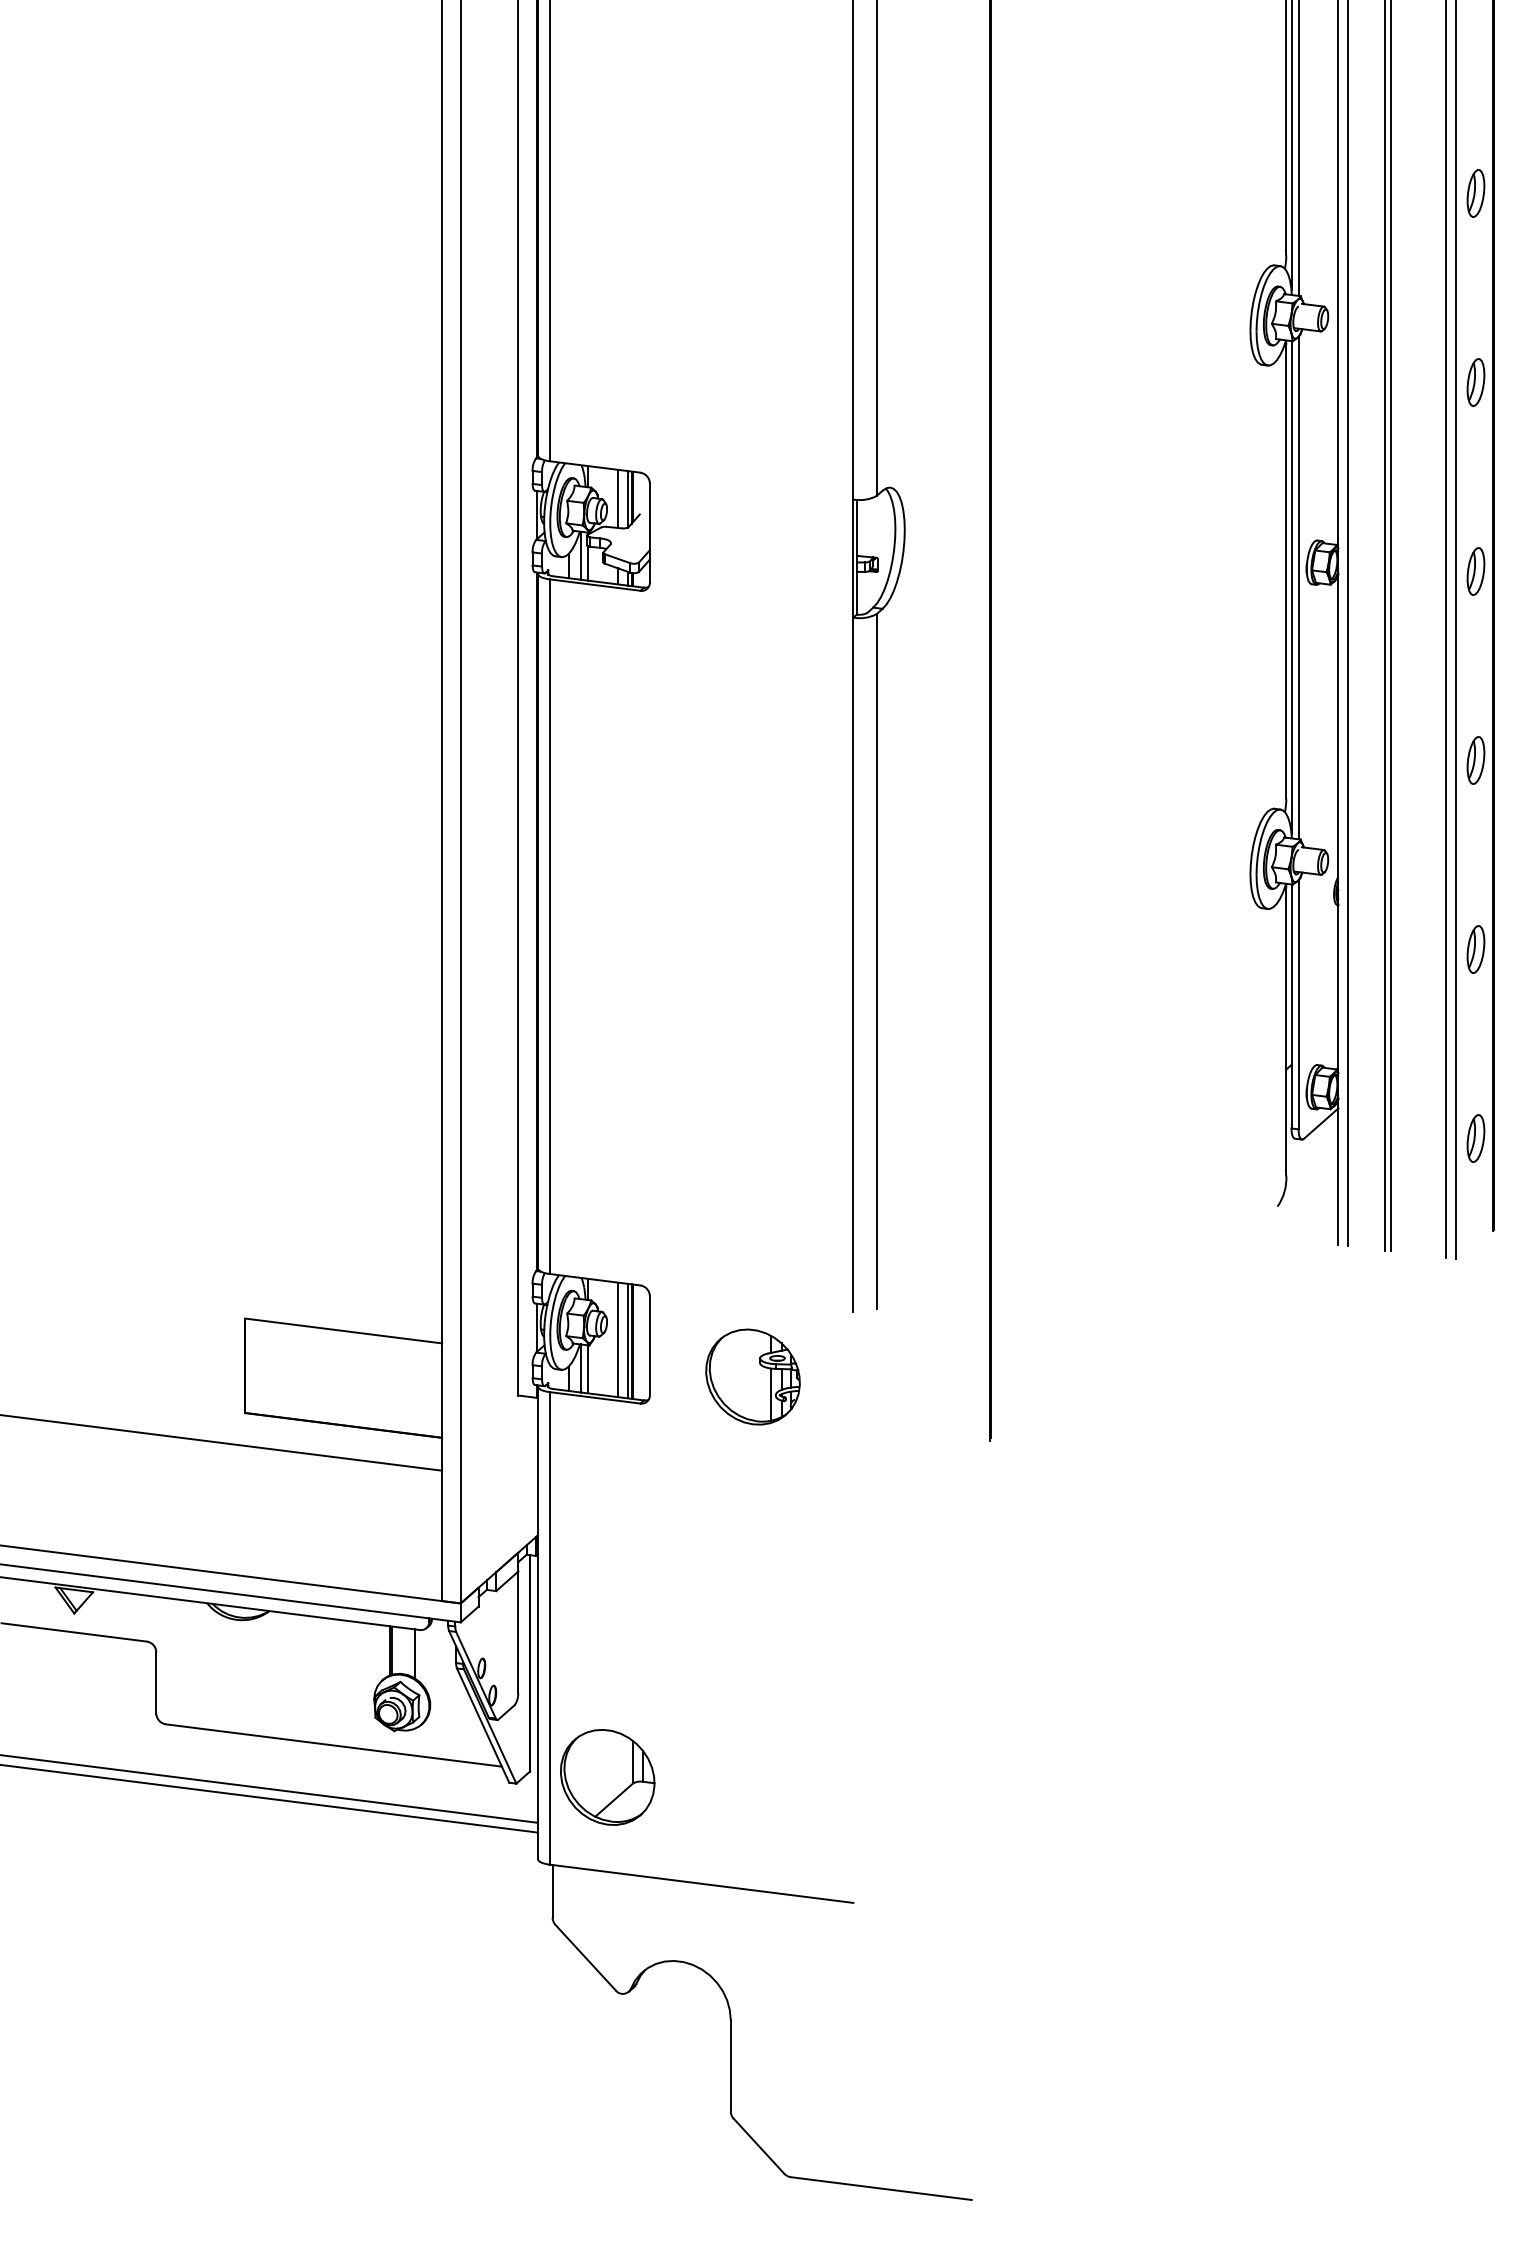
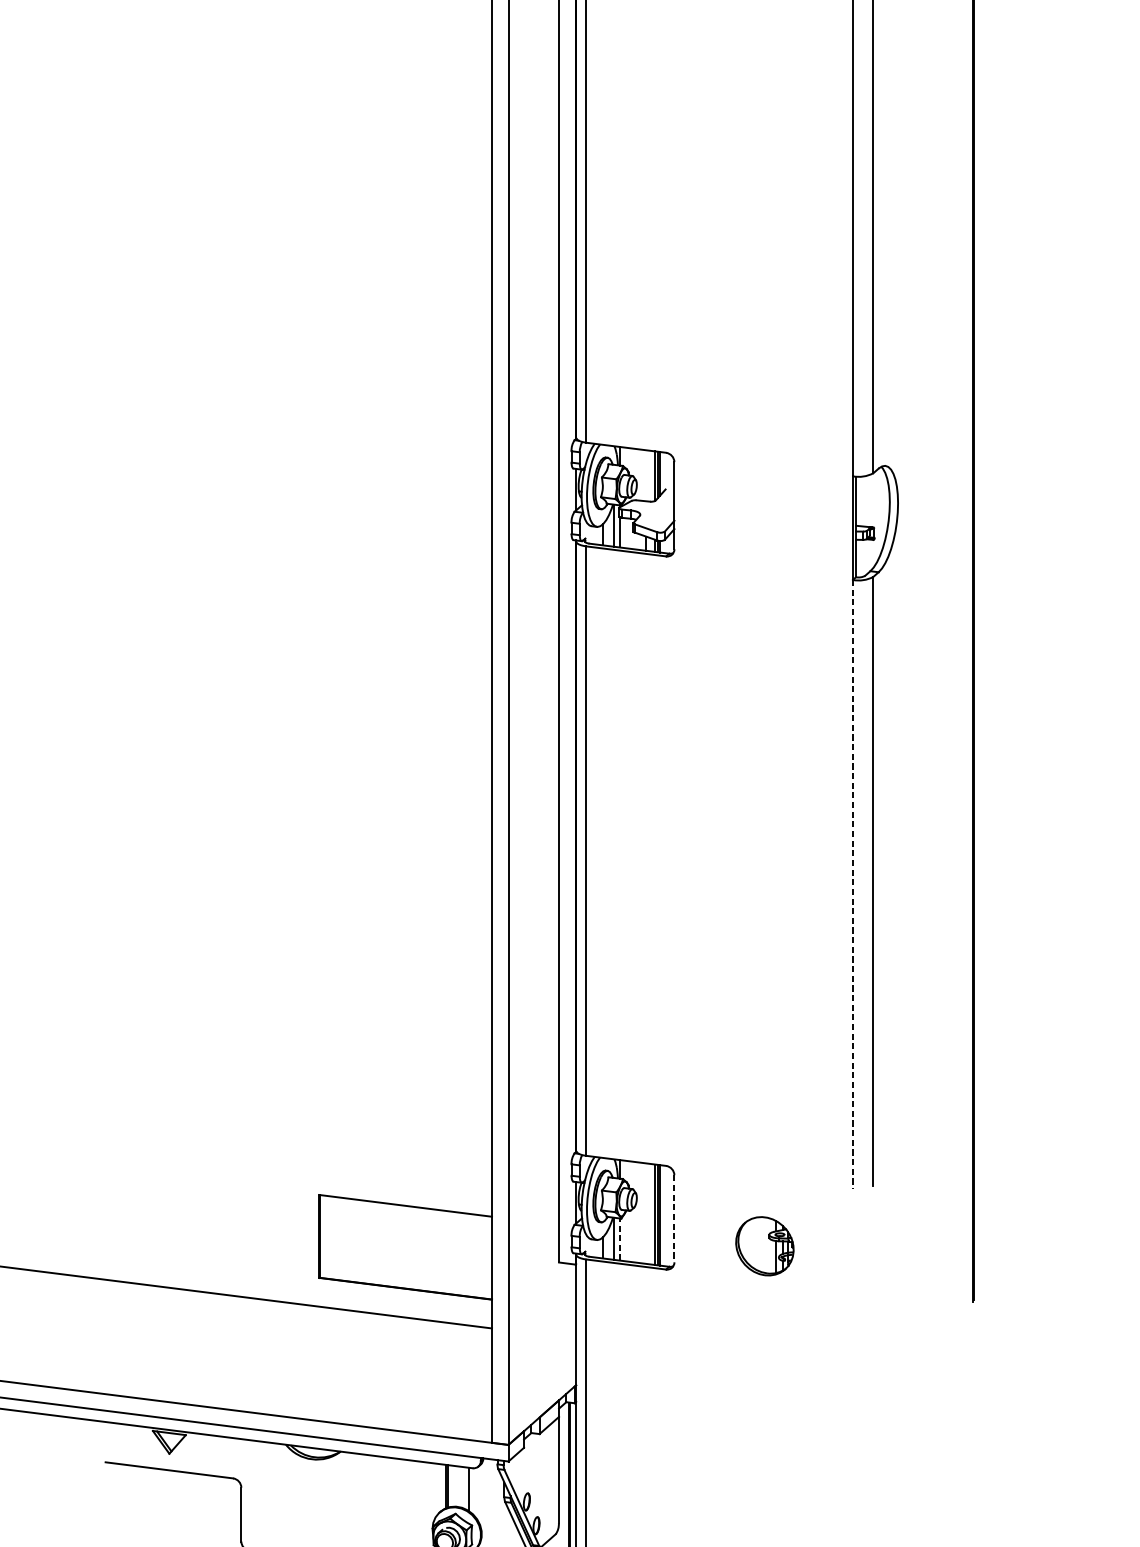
line: (617, 498) -> (646, 475), removed
line: (853, 965) -> (853, 885), solid -> dashed
line: (617, 1339) -> (646, 1213), removed
line: (649, 1345) -> (674, 1218), solid -> dashed
line: (587, 1368) -> (619, 1238), solid -> dashed
part: (752, 1376) -> (764, 1245), size x0.7

